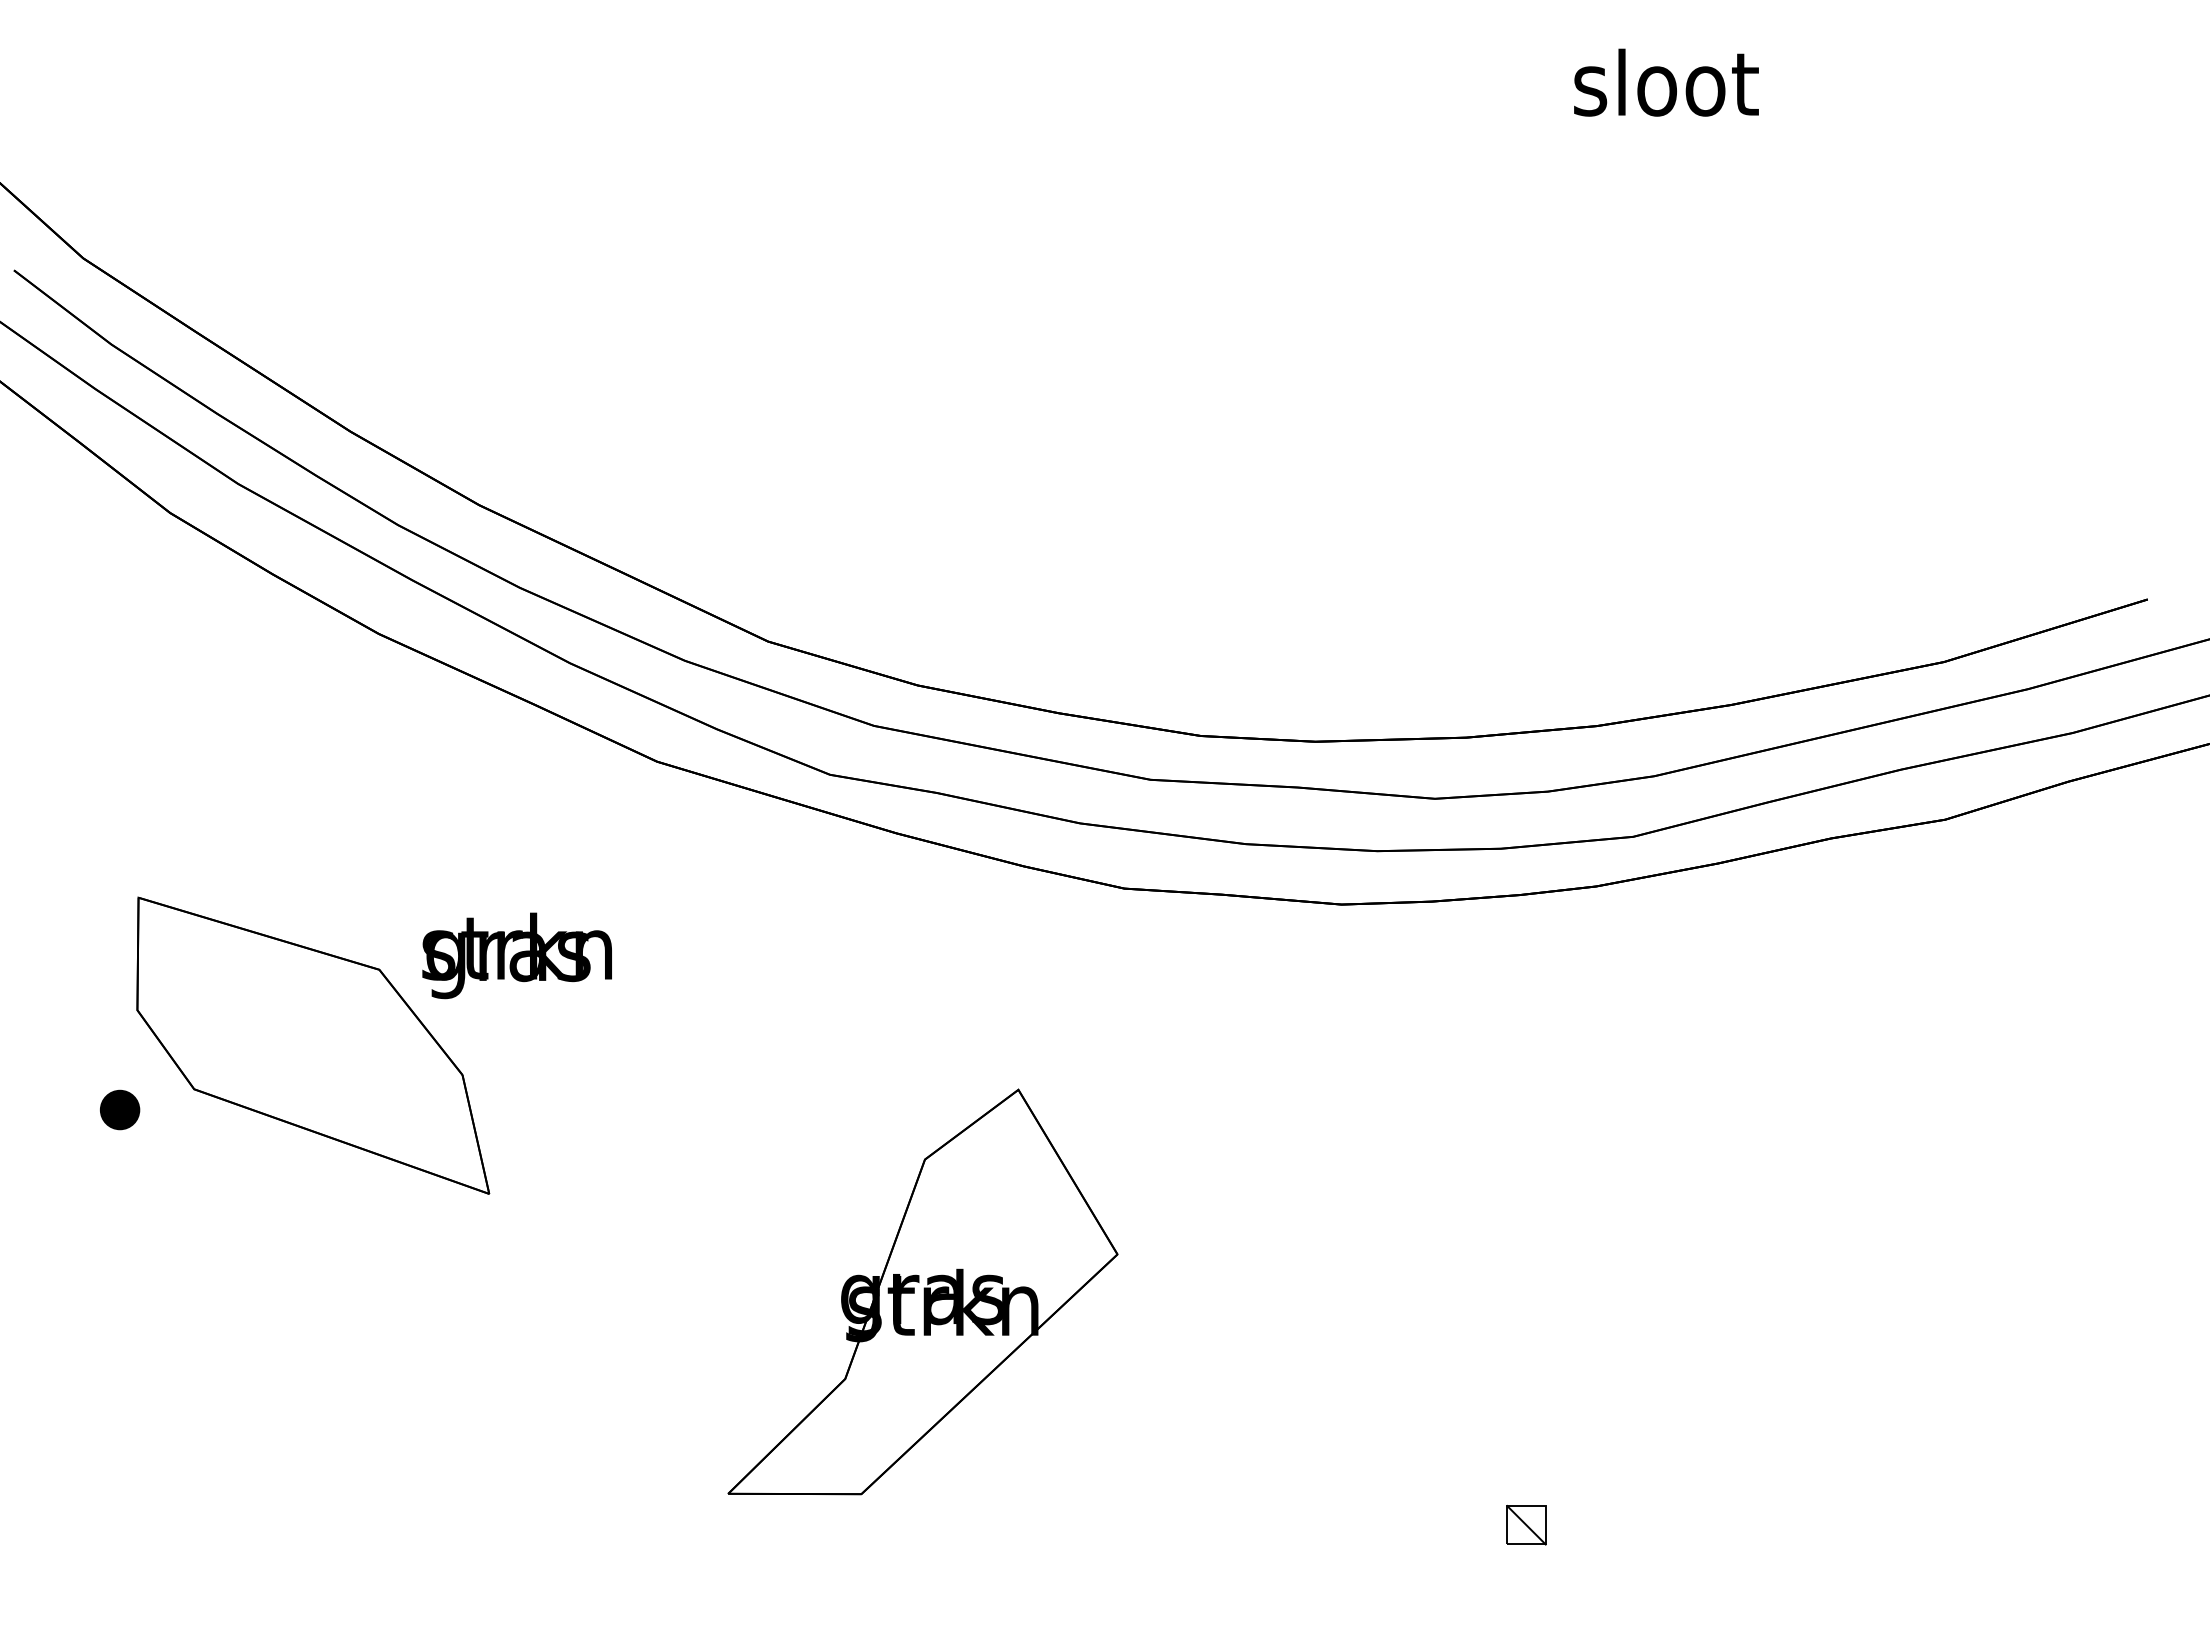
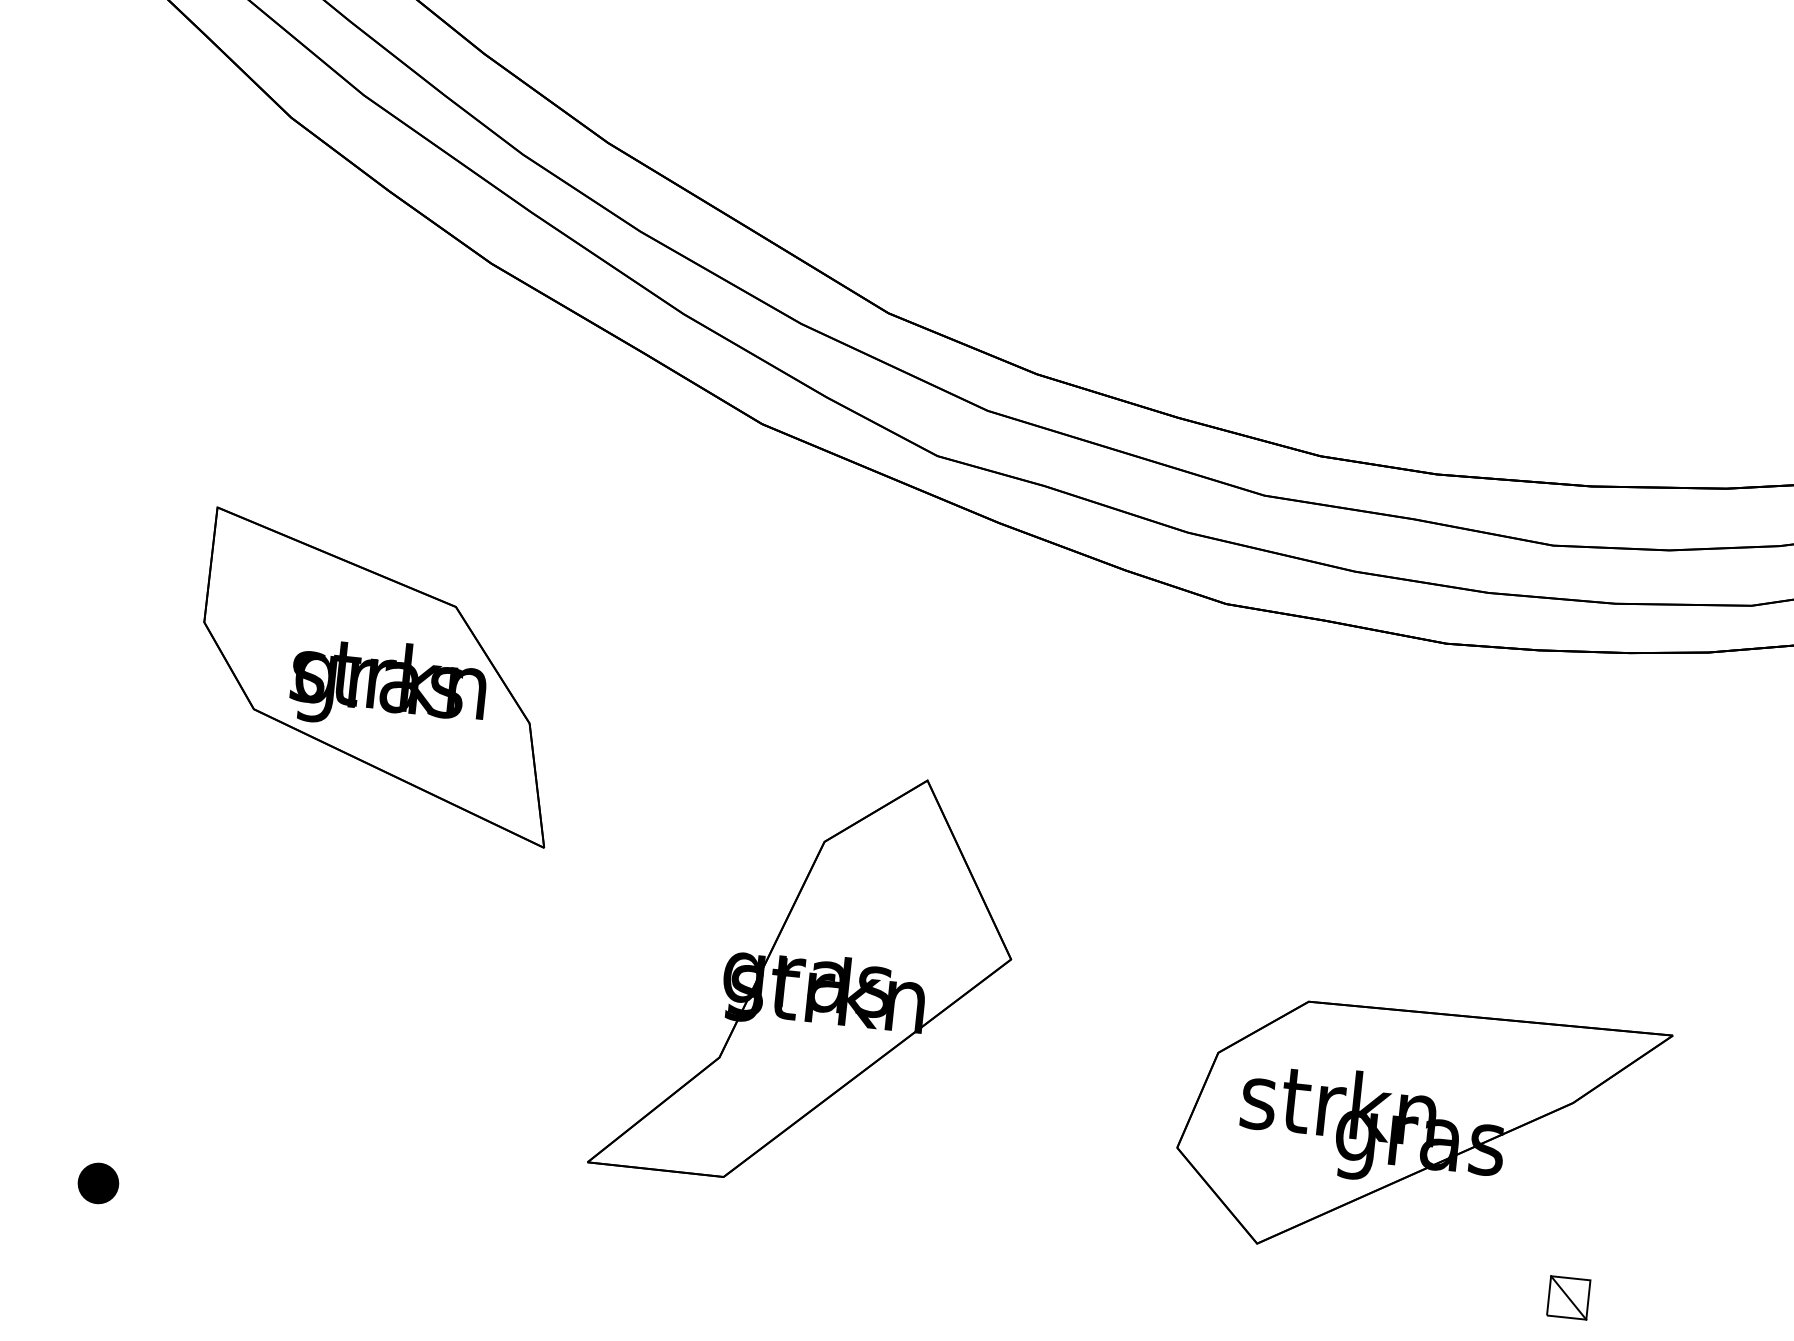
text: (516, 955) -> (387, 685), moved
part: (120, 1109) -> (98, 1182), moved
part: (922, 1291) -> (807, 976), moved
part: (1366, 1382) -> (1420, 1134), added

